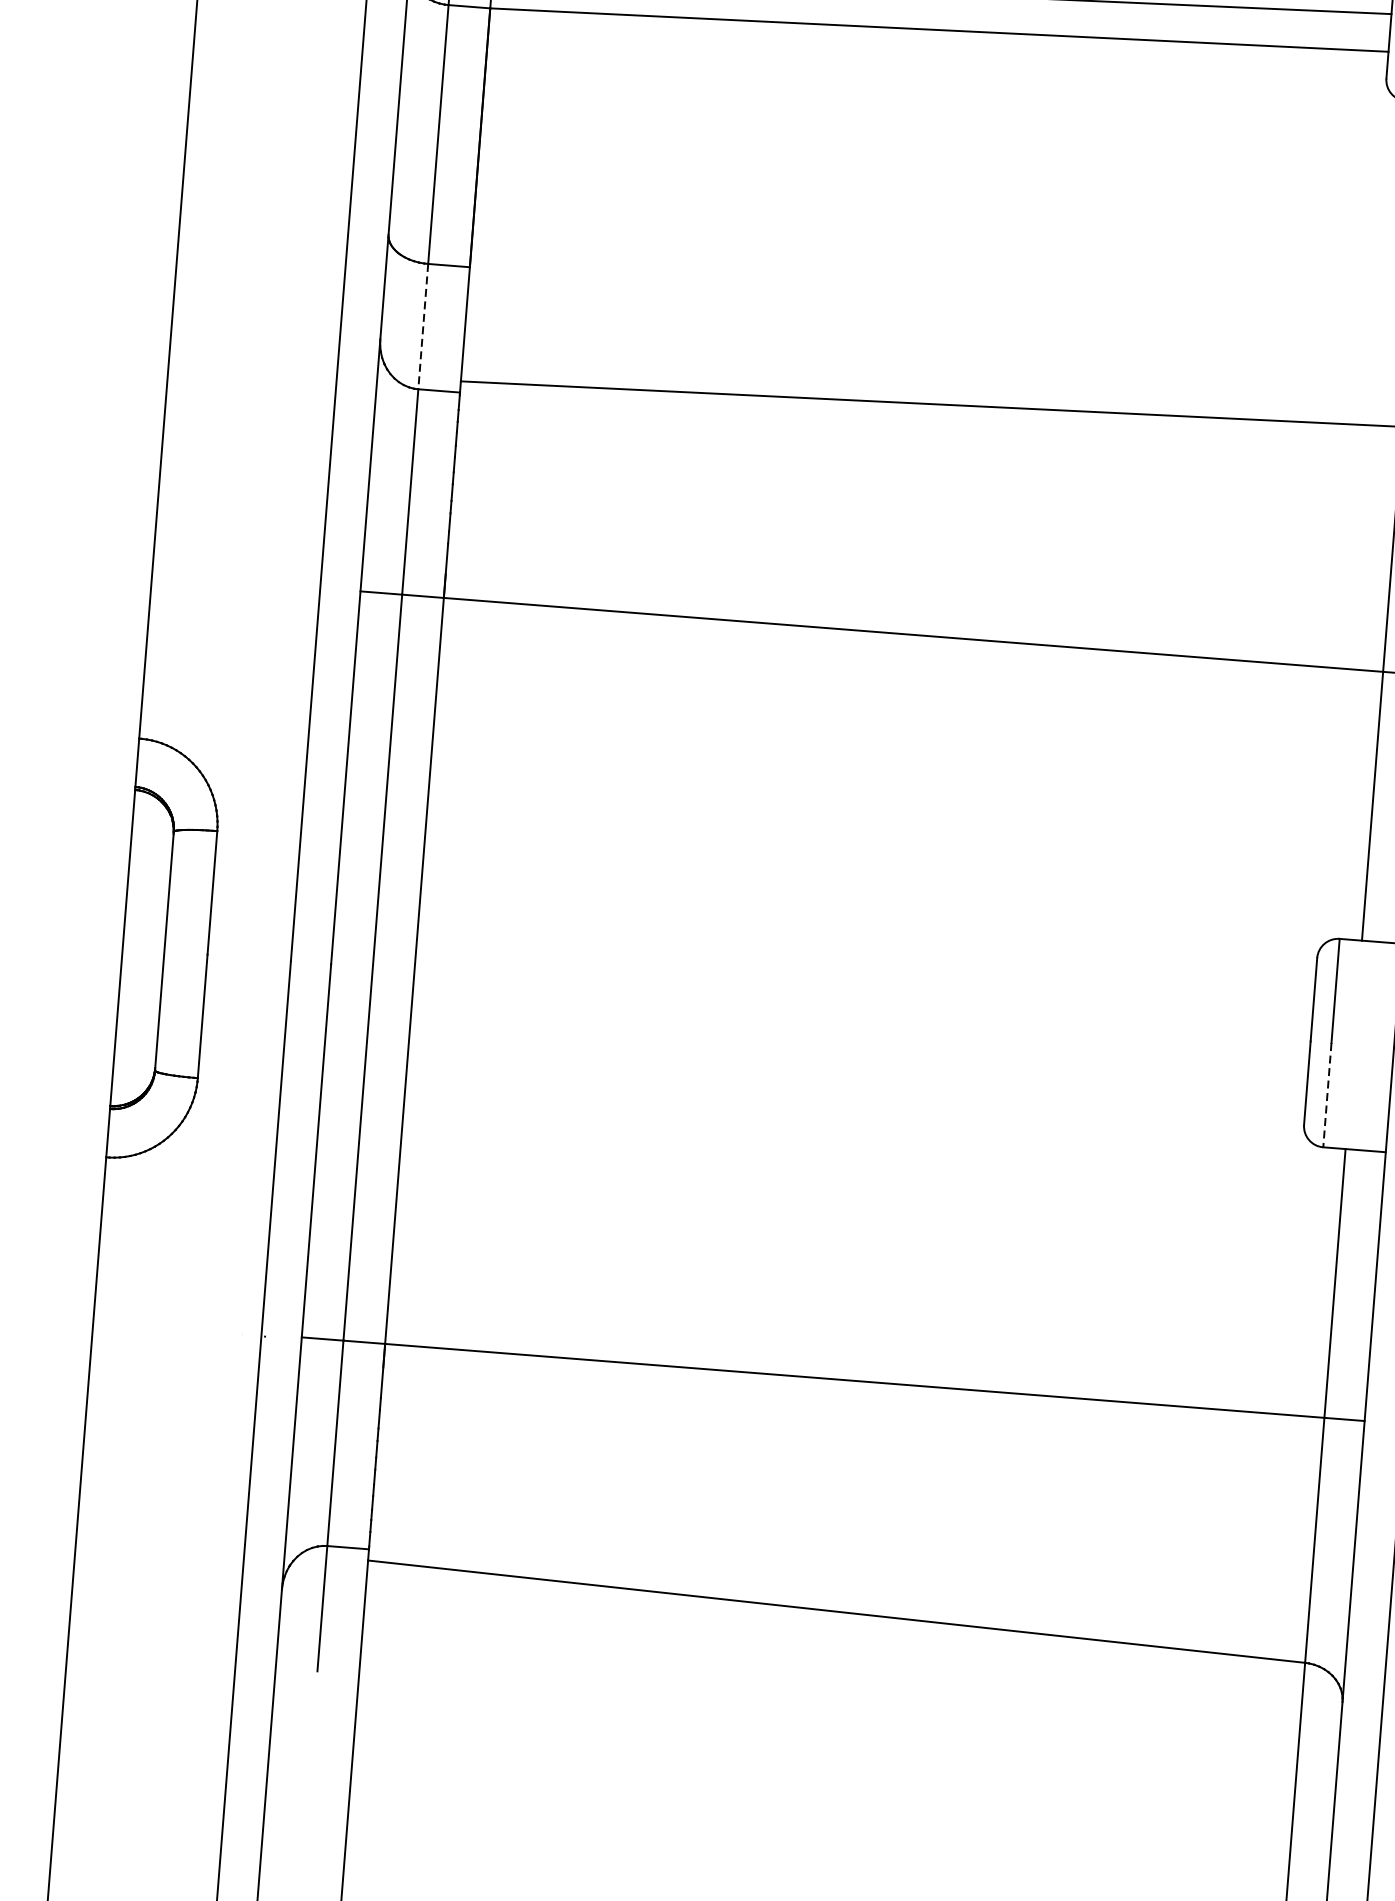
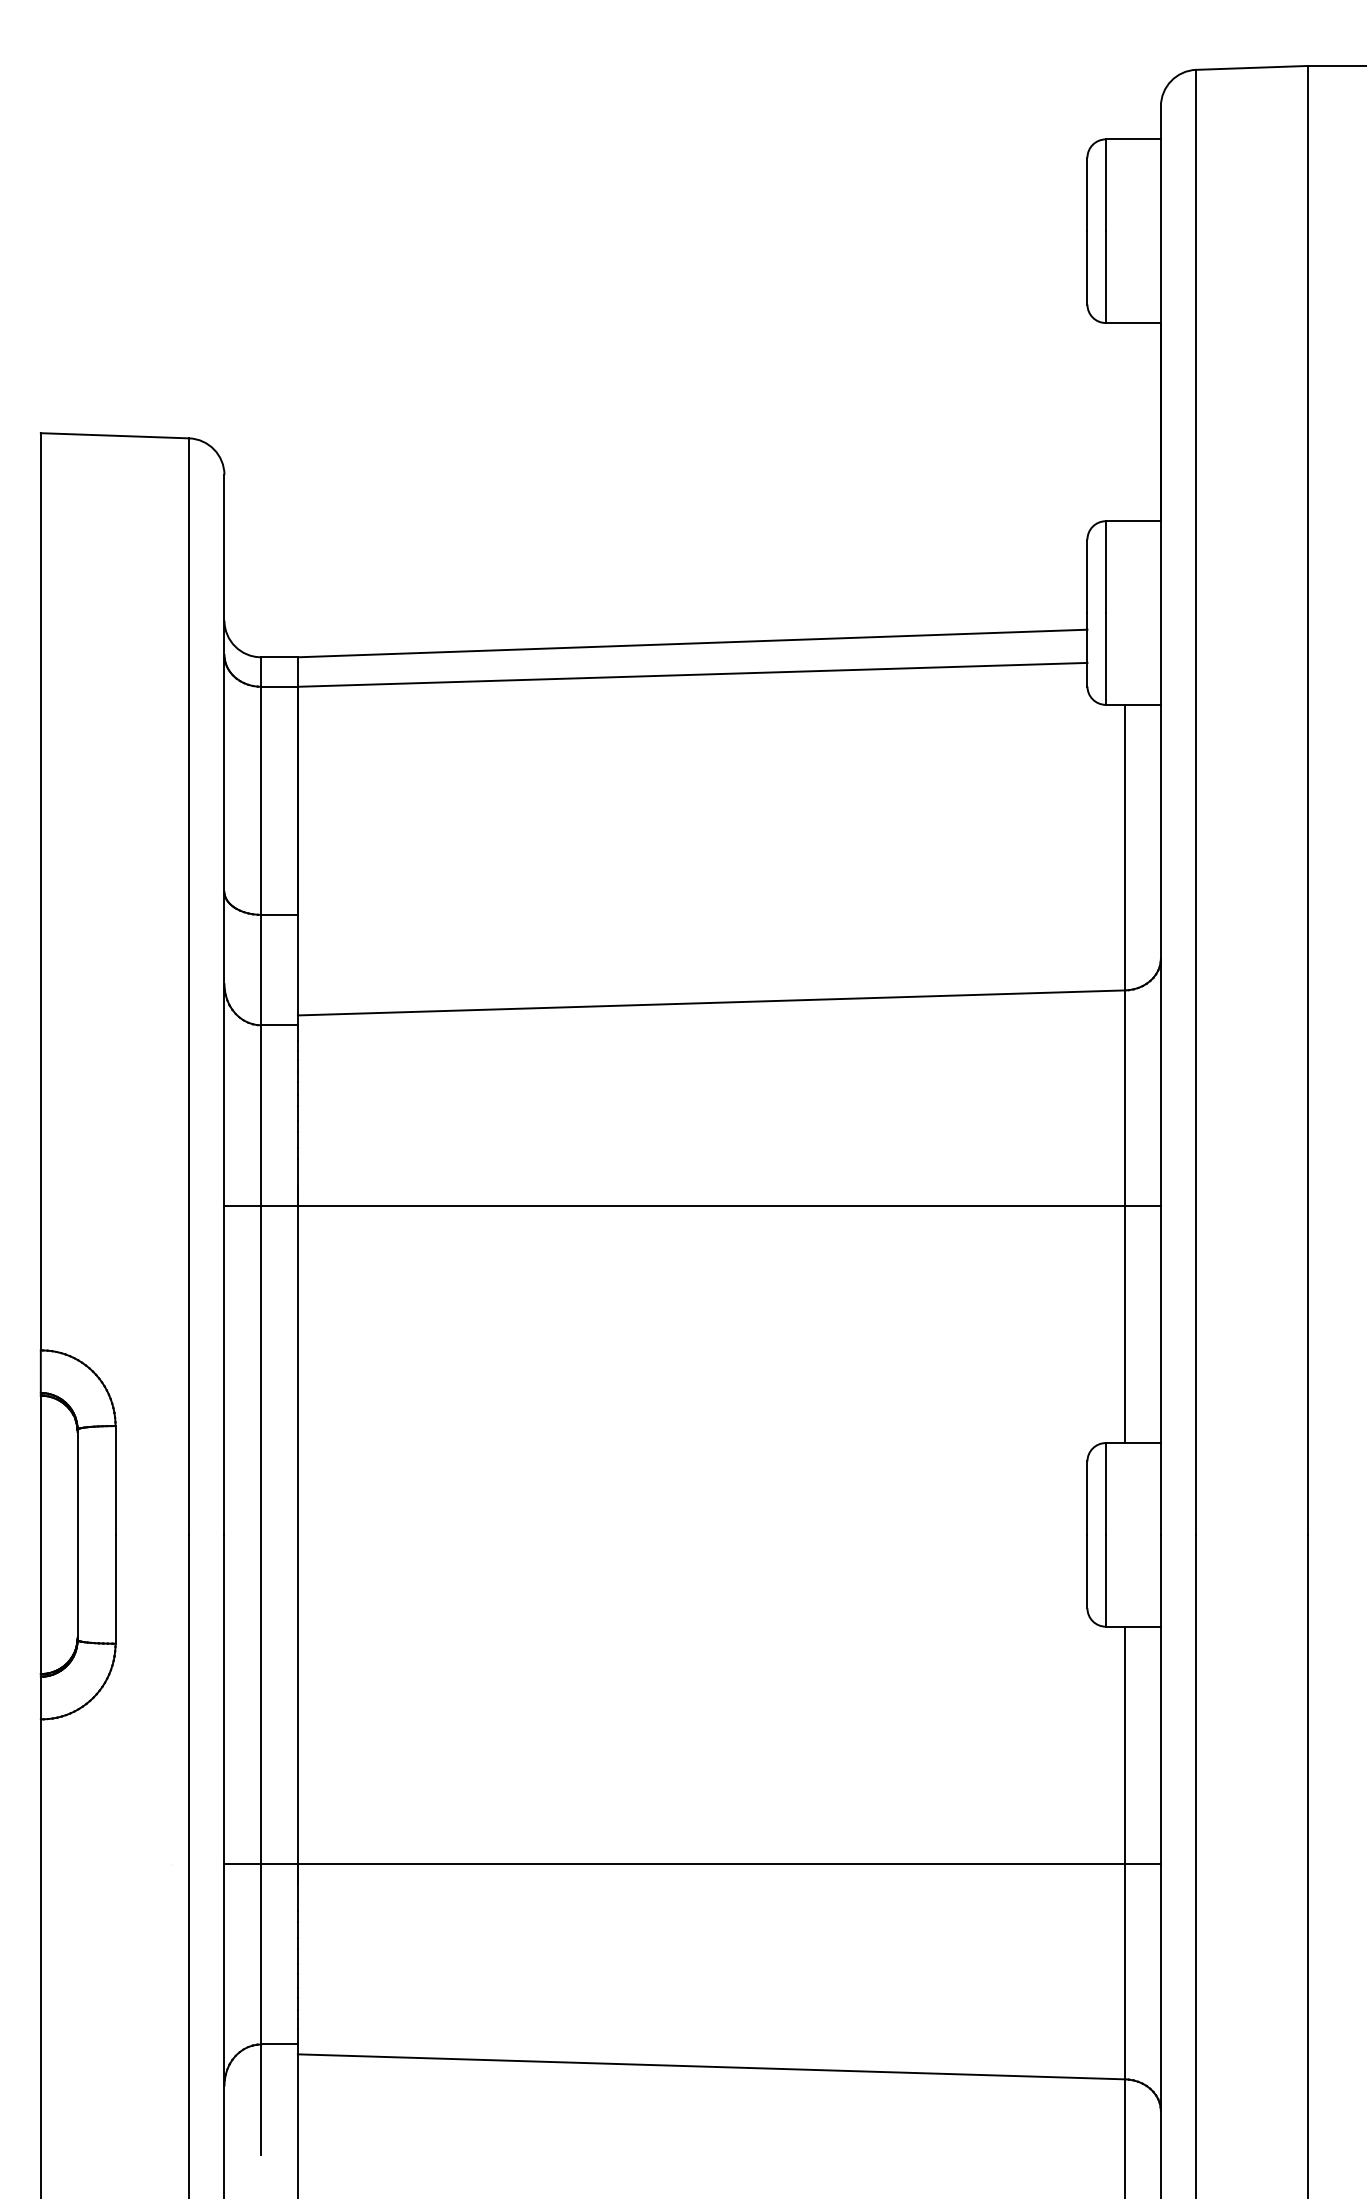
line: (423, 327) -> (261, 970), dashed -> solid
line: (1327, 1094) -> (1105, 1580), dashed -> solid

